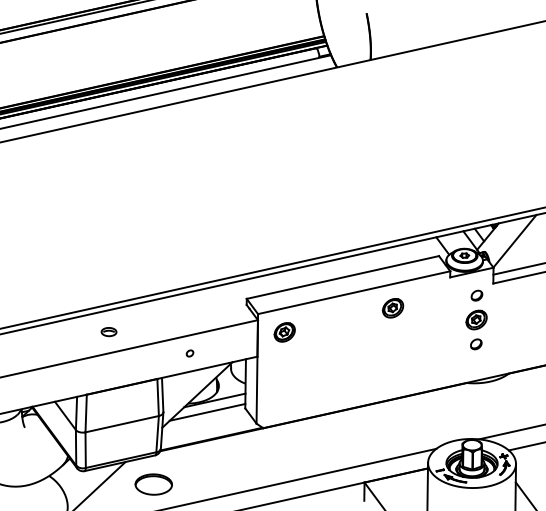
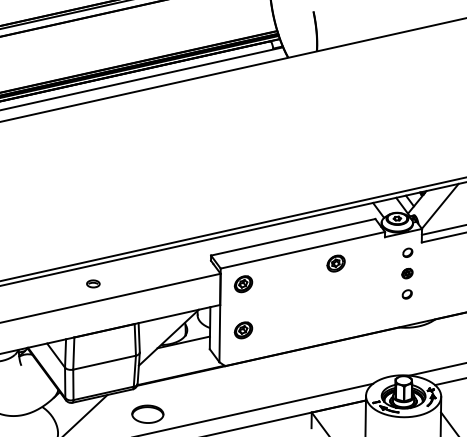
part: (476, 319) -> (407, 273), size x0.6
part: (189, 353) -> (162, 302), removed
part: (284, 386) -> (243, 330), added
line: (207, 411) -> (177, 351), removed
part: (153, 484) -> (147, 414), moved

